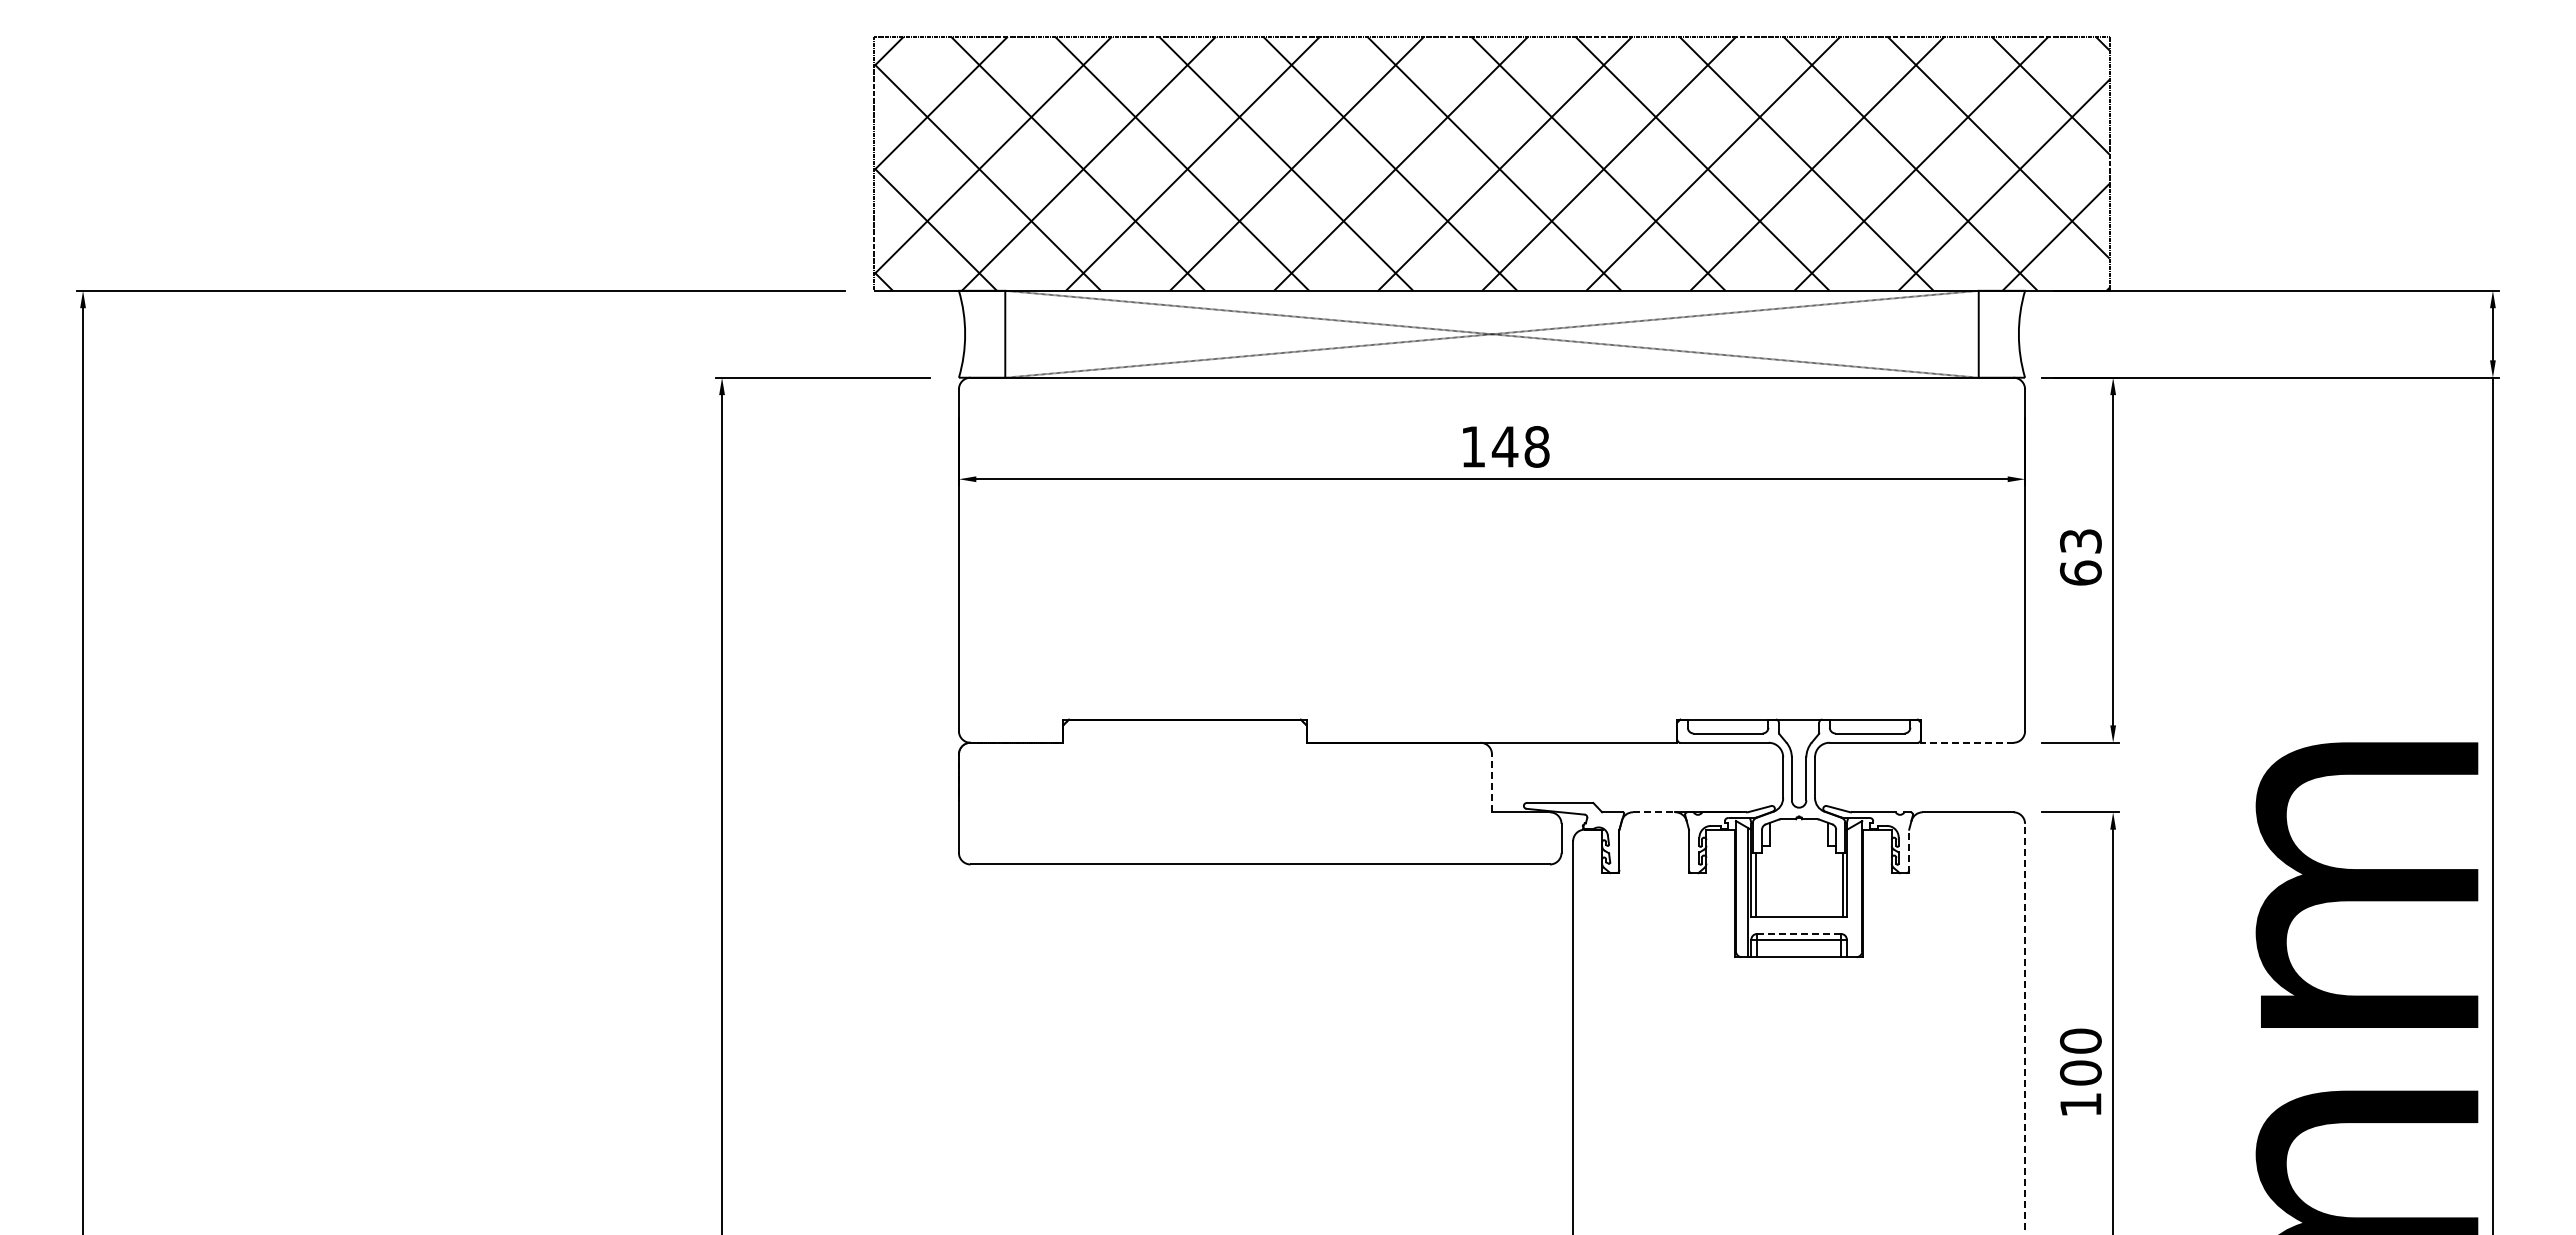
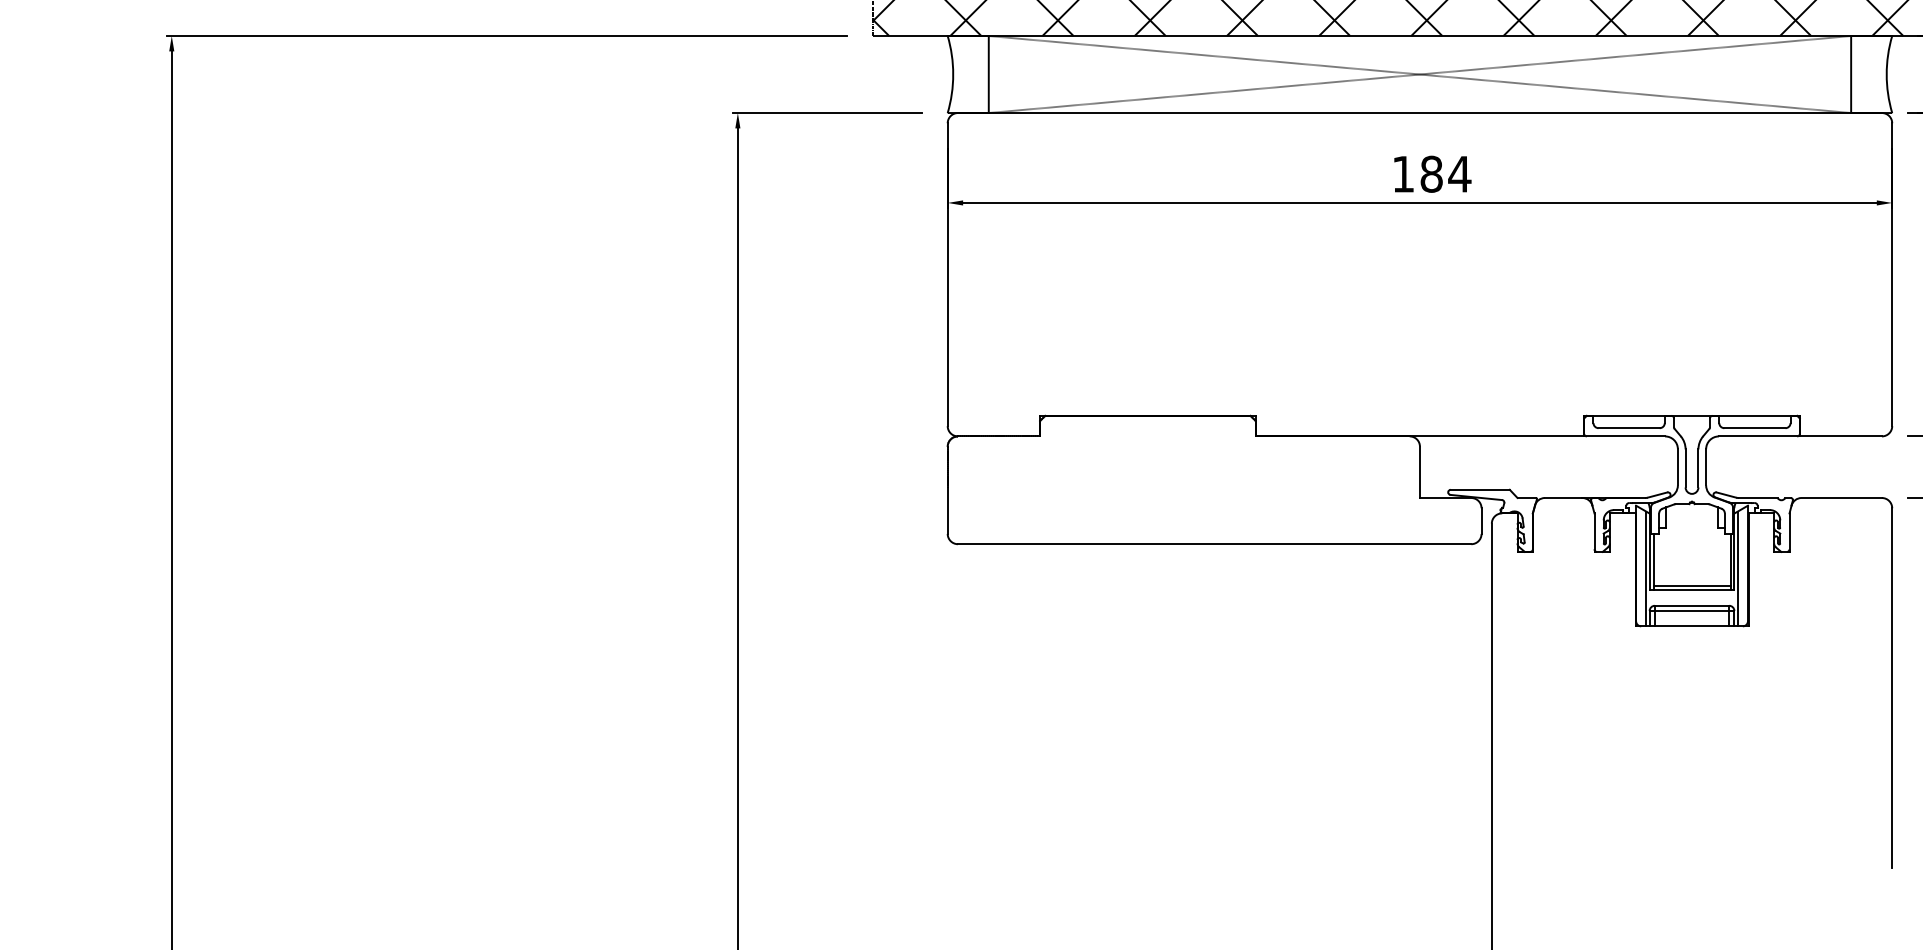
text: (1520, 446) -> (1445, 173), 148 -> 184
line: (1966, 742) -> (1840, 436), dashed -> solid
line: (1492, 783) -> (1420, 472), dashed -> solid
line: (1654, 812) -> (1563, 498), dashed -> solid
line: (1909, 851) -> (1789, 532), dashed -> solid
line: (1850, 892) -> (1737, 569), added
line: (1798, 911) -> (1691, 585), added
line: (1799, 933) -> (1692, 605), dashed -> solid
line: (2025, 1026) -> (1892, 687), dashed -> solid

